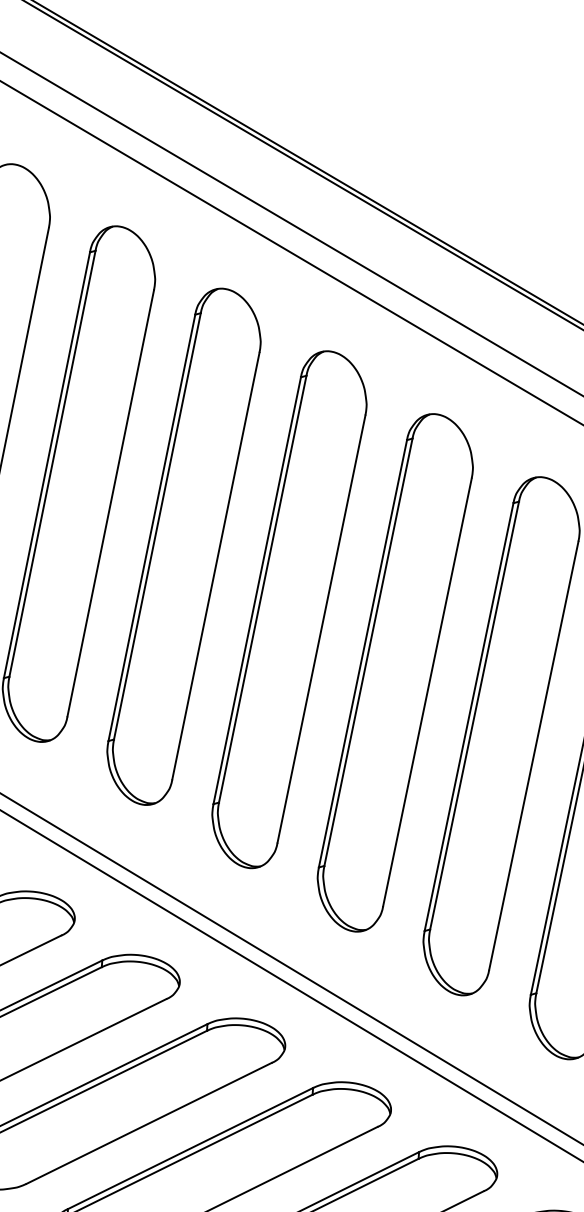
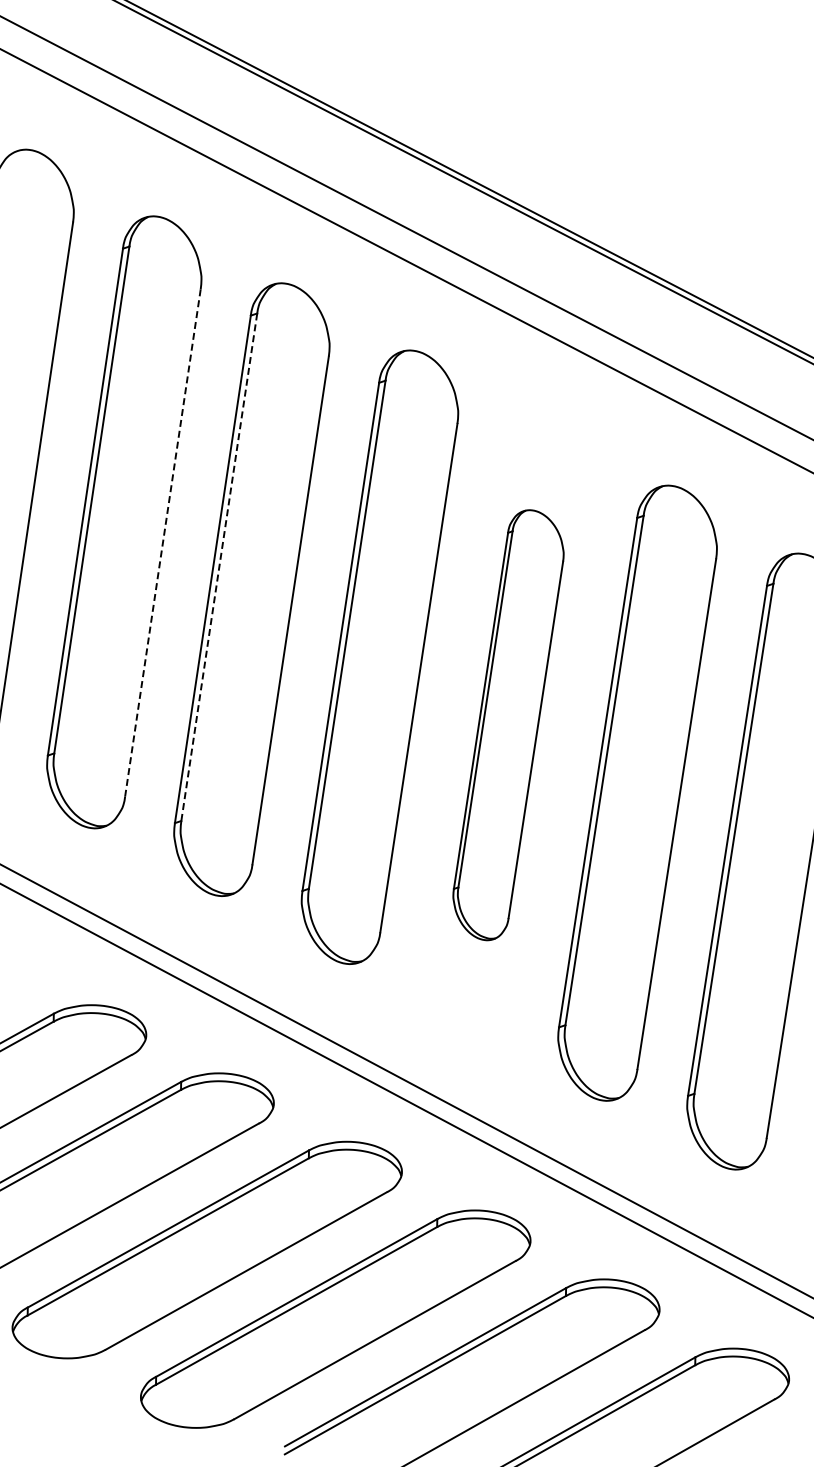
line: (110, 503) -> (162, 543), solid -> dashed
line: (157, 526) -> (219, 567), solid -> dashed
part: (395, 673) -> (508, 725), size x0.7

